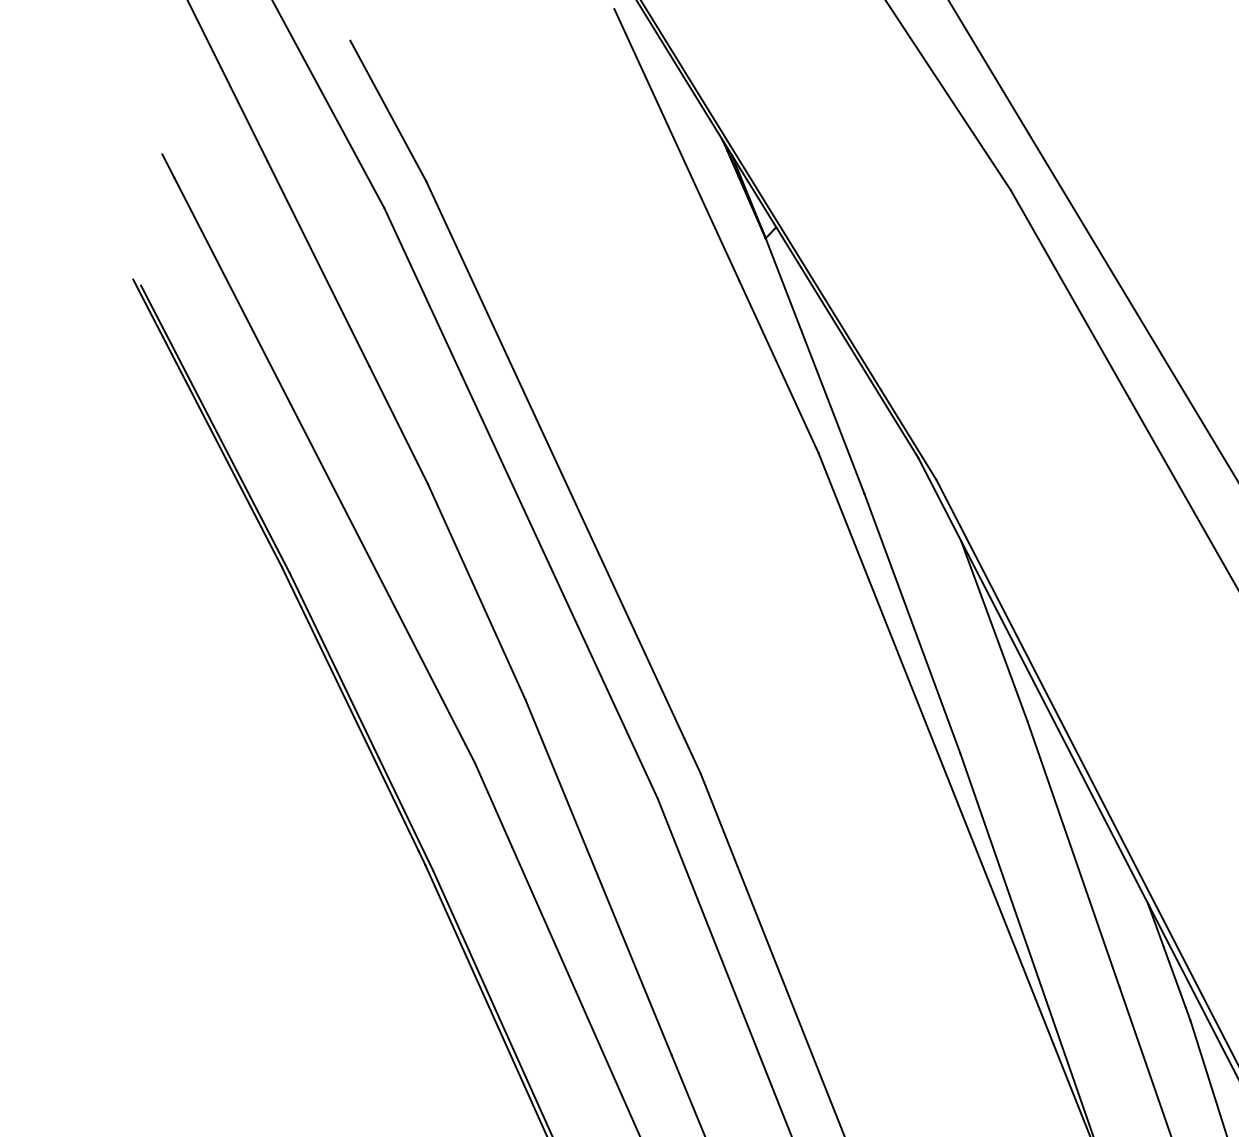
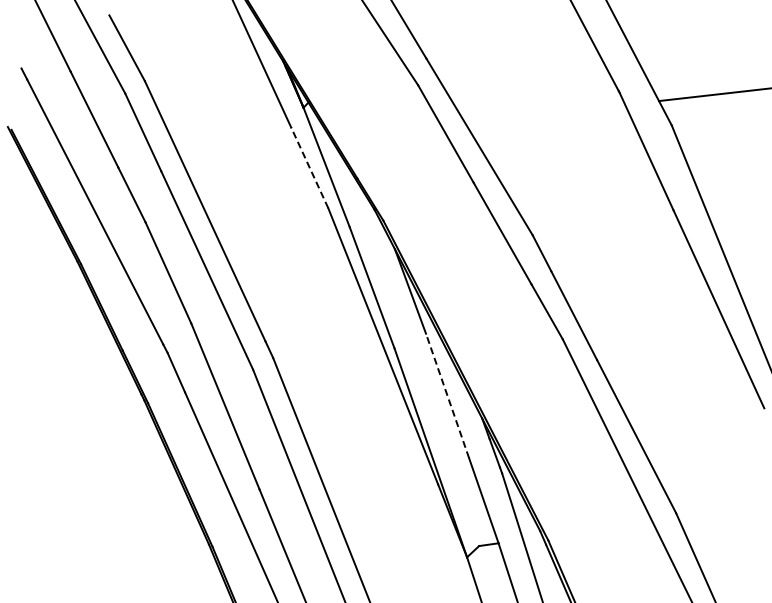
line: (778, 366) -> (309, 167), solid -> dashed
line: (1073, 853) -> (447, 395), solid -> dashed

